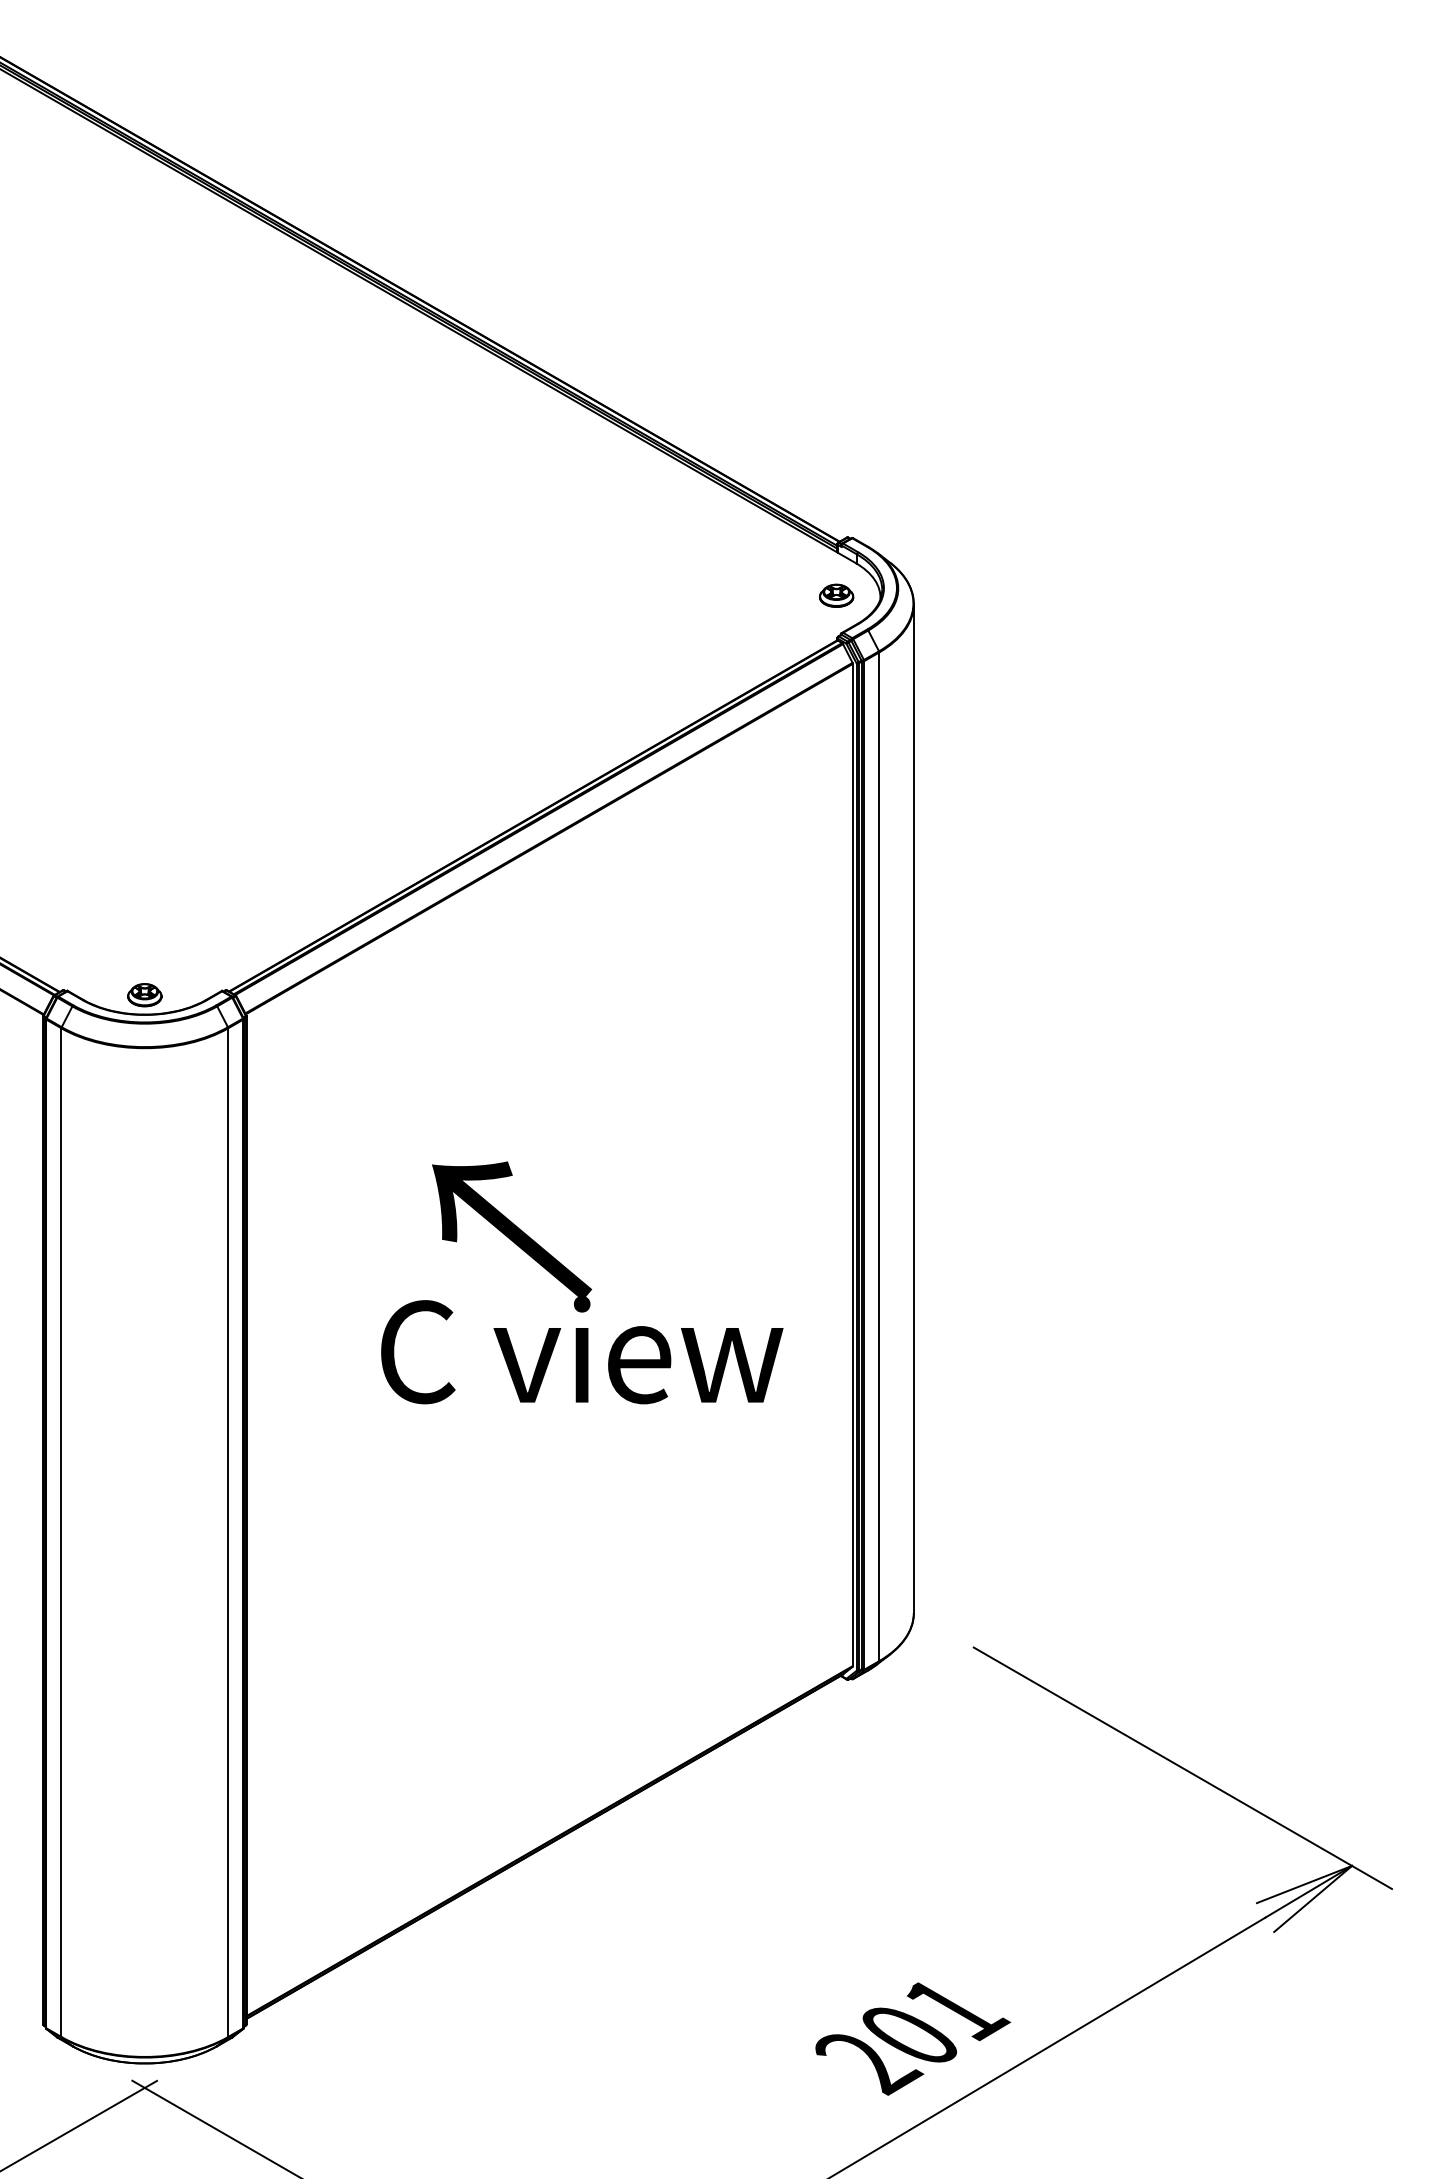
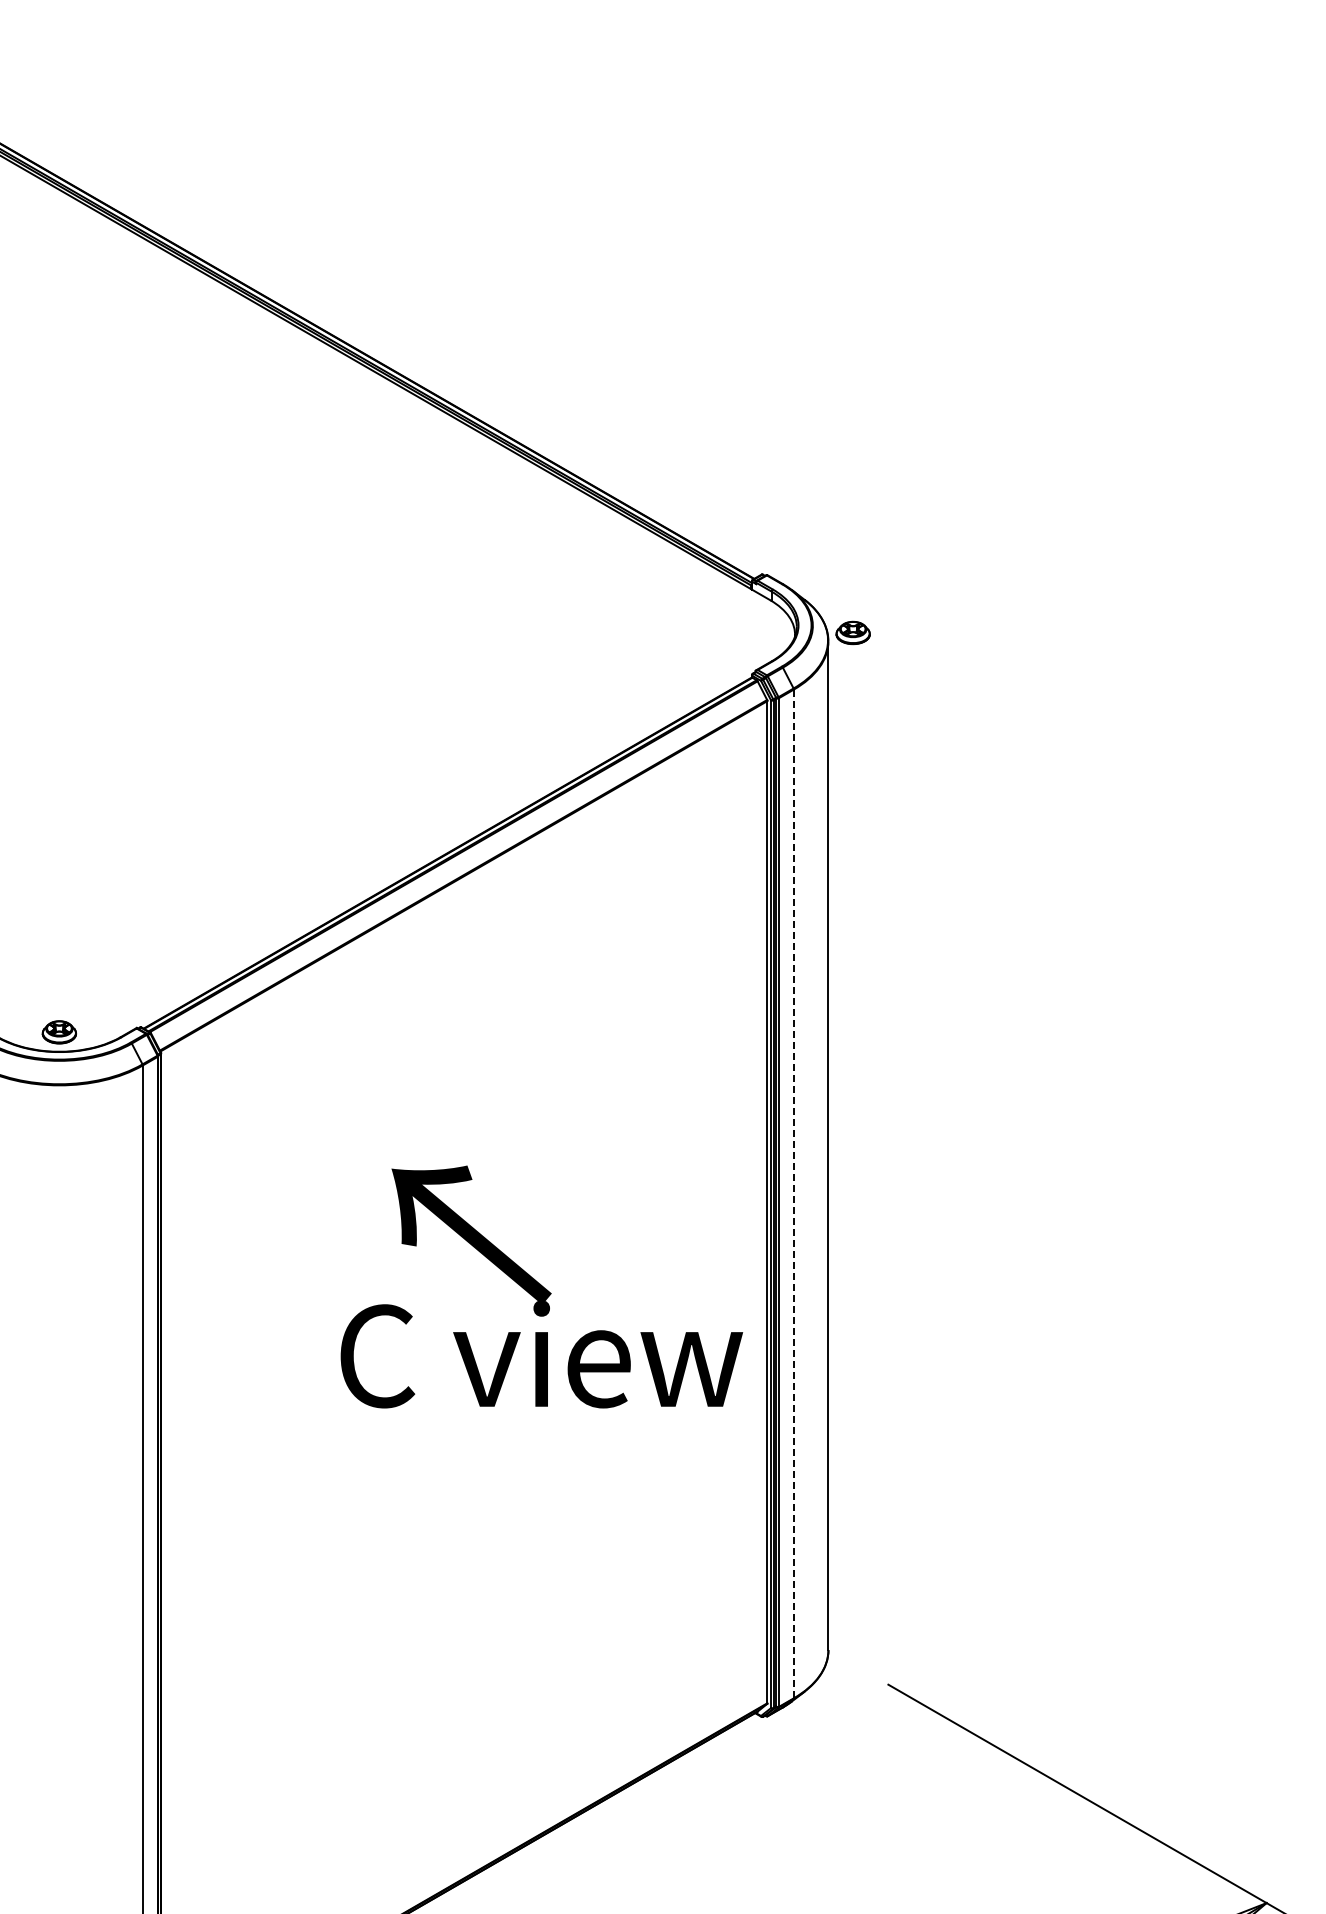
part: (836, 595) -> (853, 632), moved
line: (879, 1157) -> (794, 1194), solid -> dashed
text: (582, 1282) -> (542, 1286), moved

